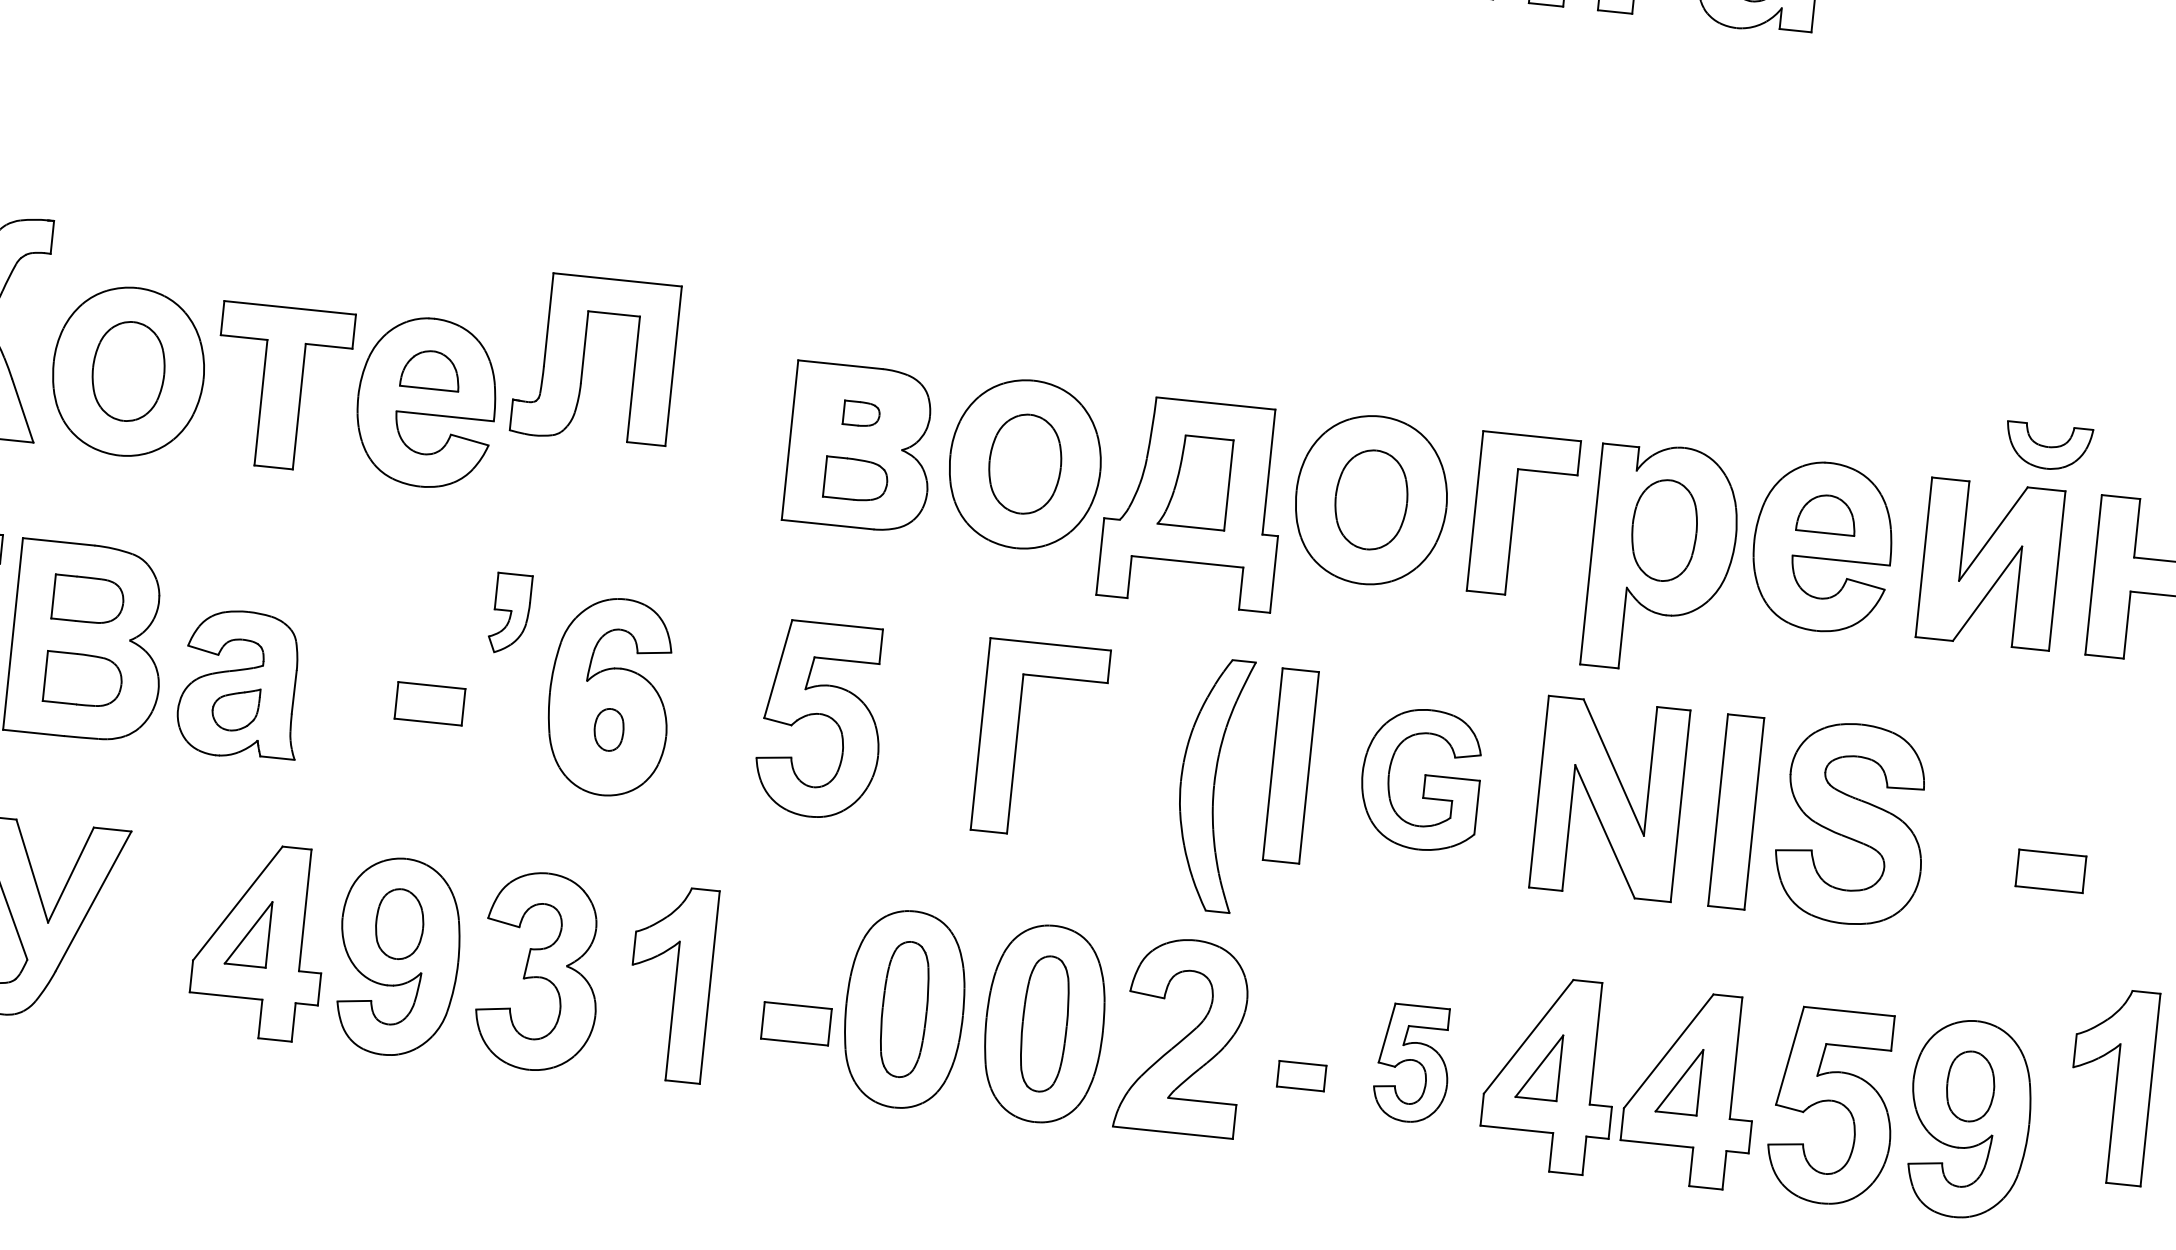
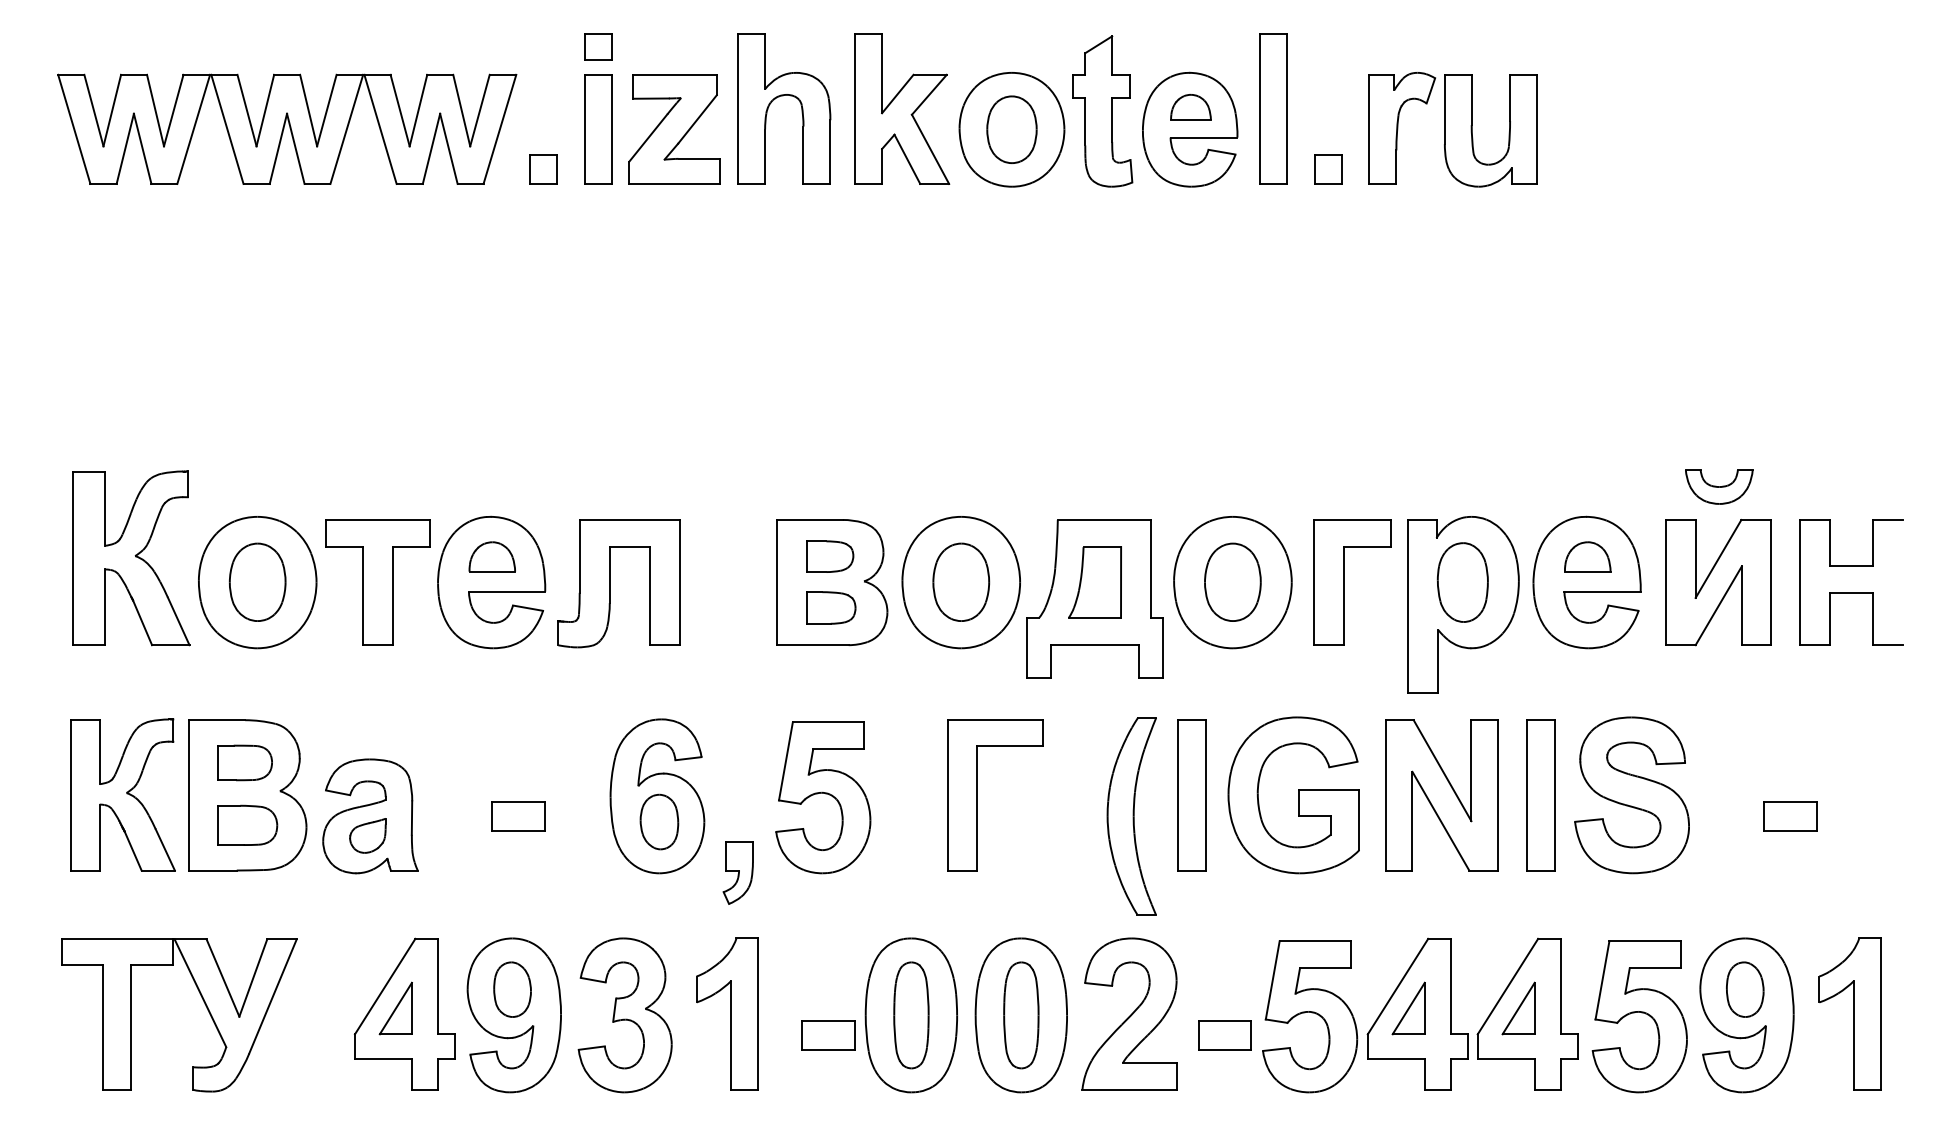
part: (584, 358) -> (610, 583), moved
part: (862, 414) -> (830, 556), size x1.67
part: (2048, 446) -> (1719, 486), moved
part: (509, 613) -> (737, 872), moved
part: (609, 729) -> (659, 821), size x1.67
part: (1420, 779) -> (1293, 795), size x1.43
part: (1413, 1063) -> (1310, 1016), size x1.67
part: (1301, 1076) -> (1224, 1035), size x1.43
part: (2110, 1085) -> (1849, 1013), moved

